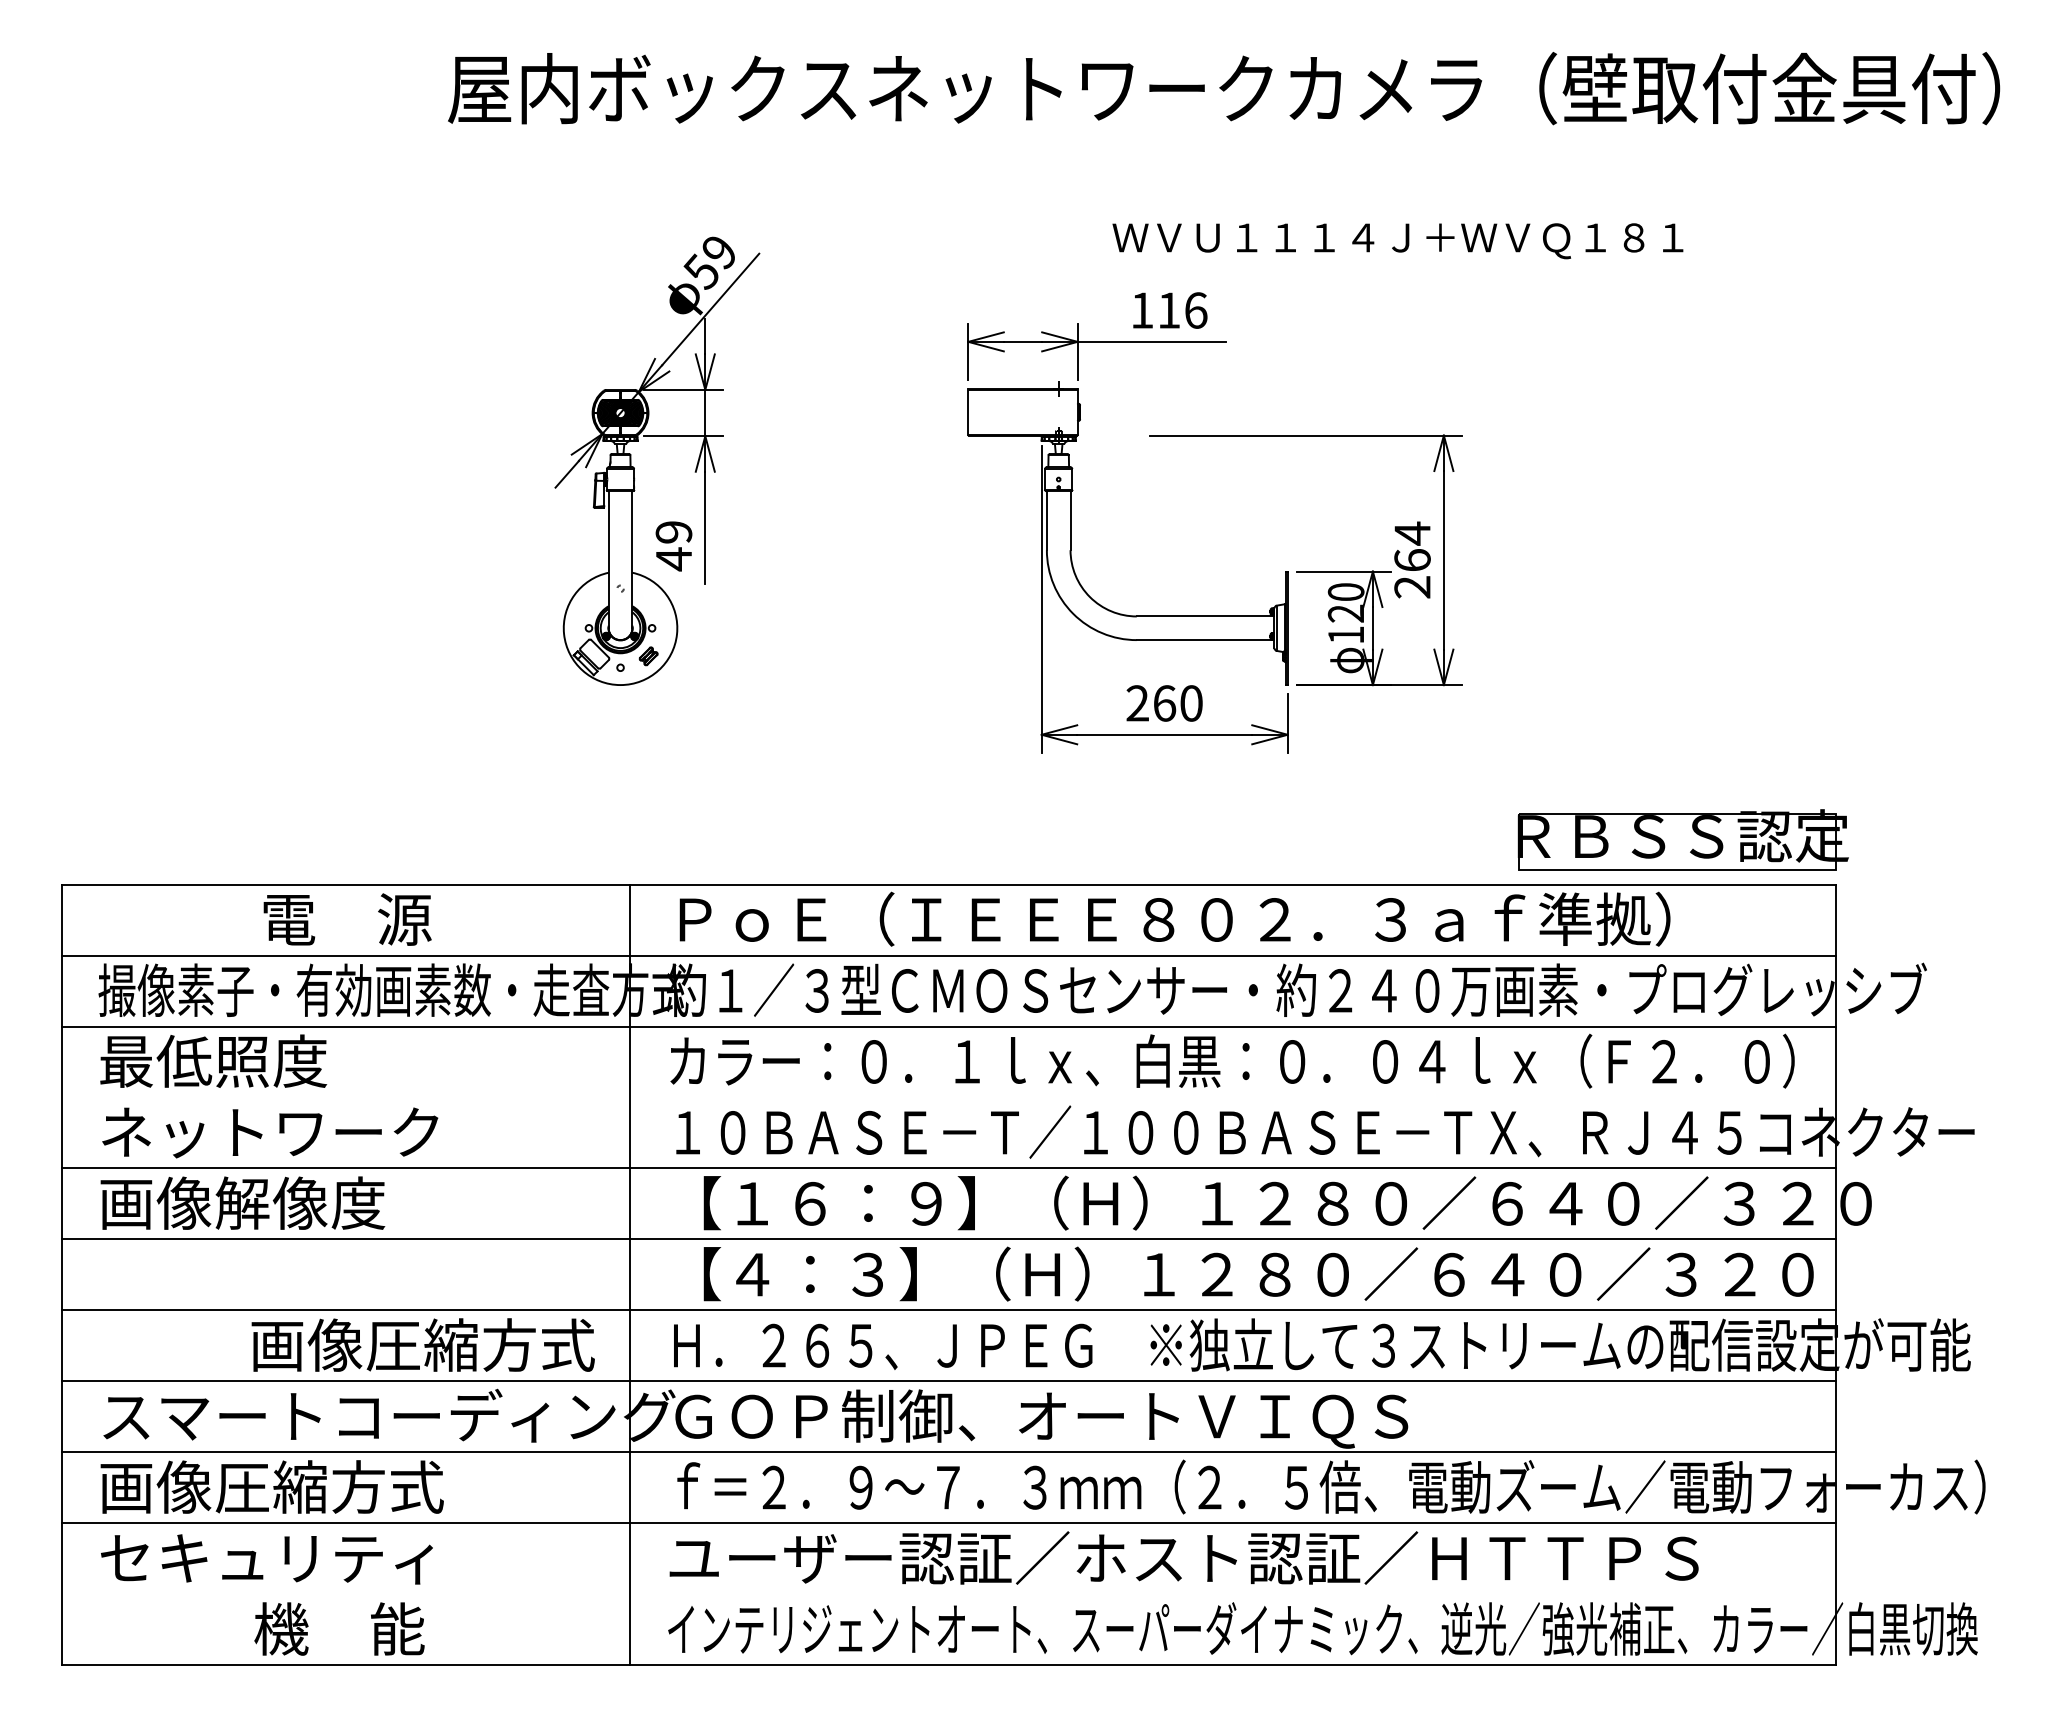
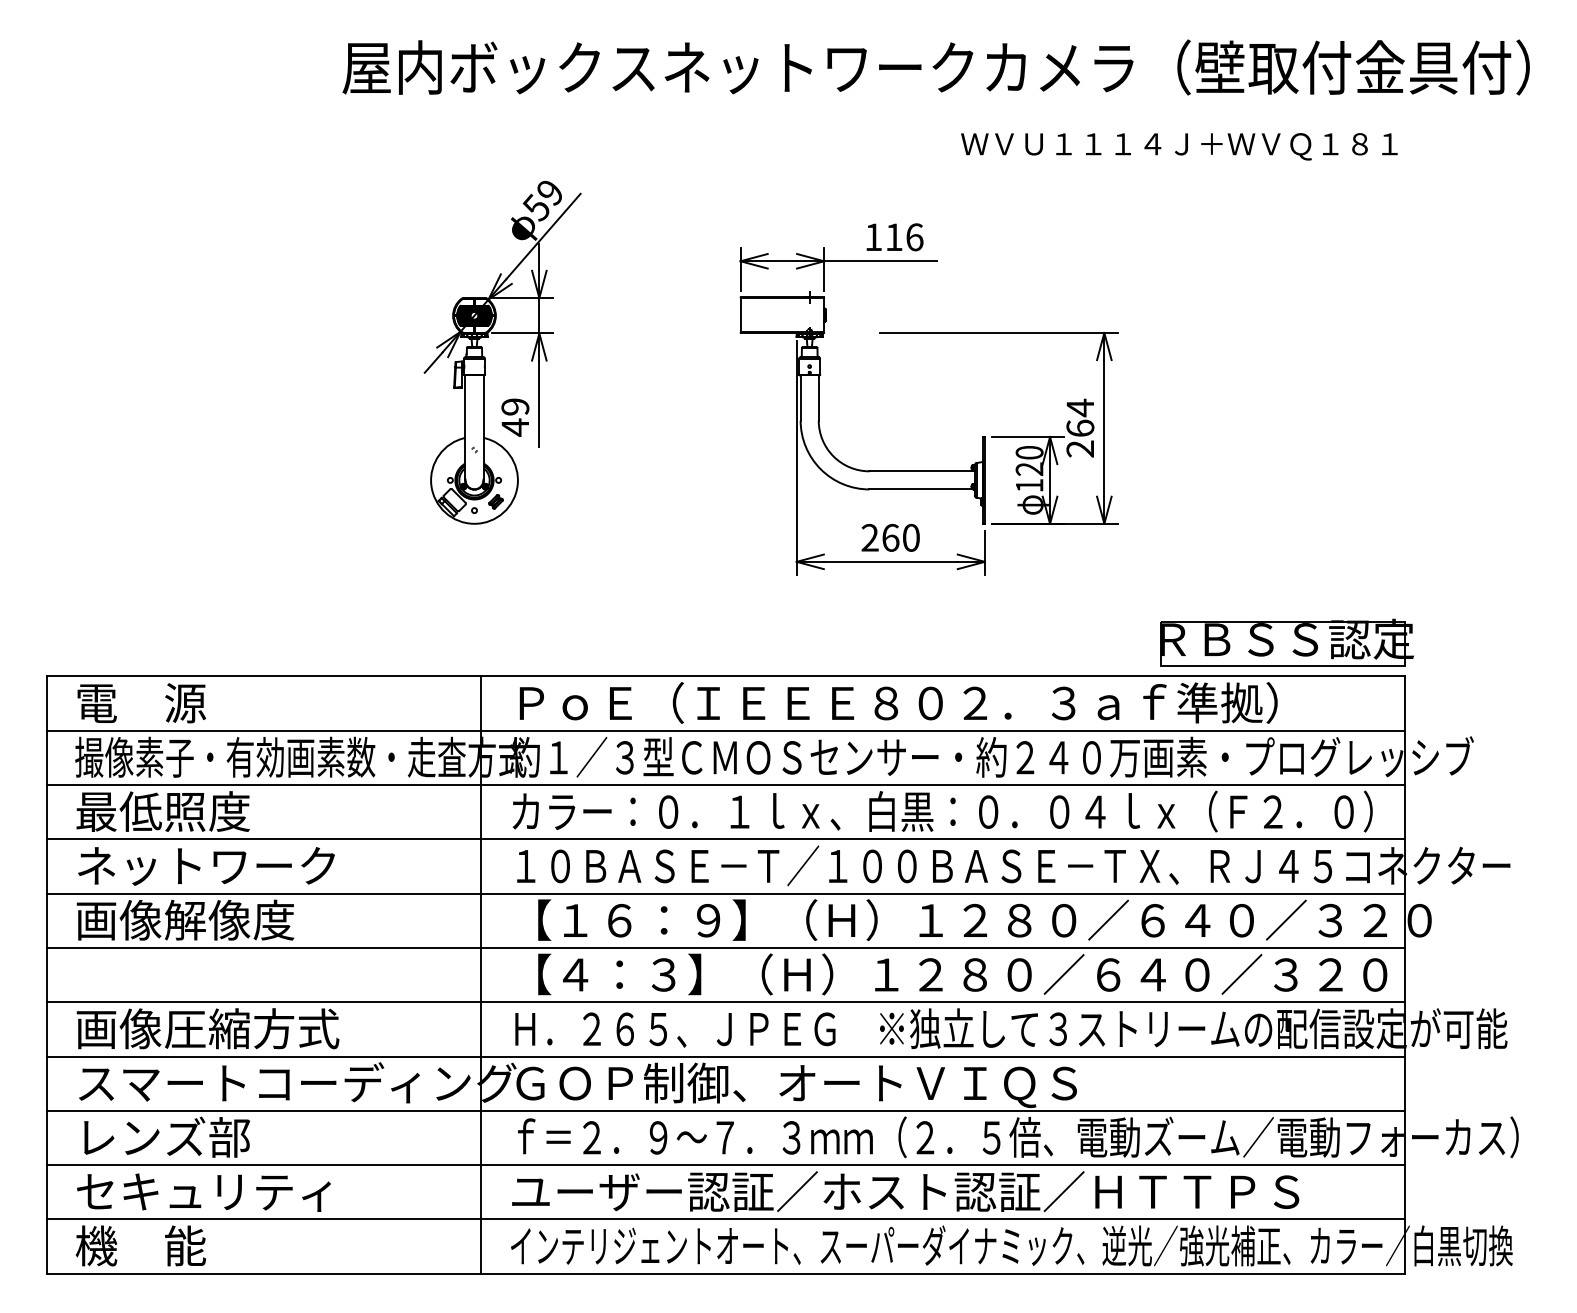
text: (1397, 241) -> (1179, 147), moved
text: (347, 919) -> (141, 703), moved
line: (948, 1097) -> (725, 839), added
text: (422, 1344) -> (207, 1028), moved
text: (271, 1486) -> (207, 1136), 画像圧縮方式 -> レンズ部
line: (948, 1594) -> (725, 1219), added
text: (339, 1628) -> (140, 1245), moved

